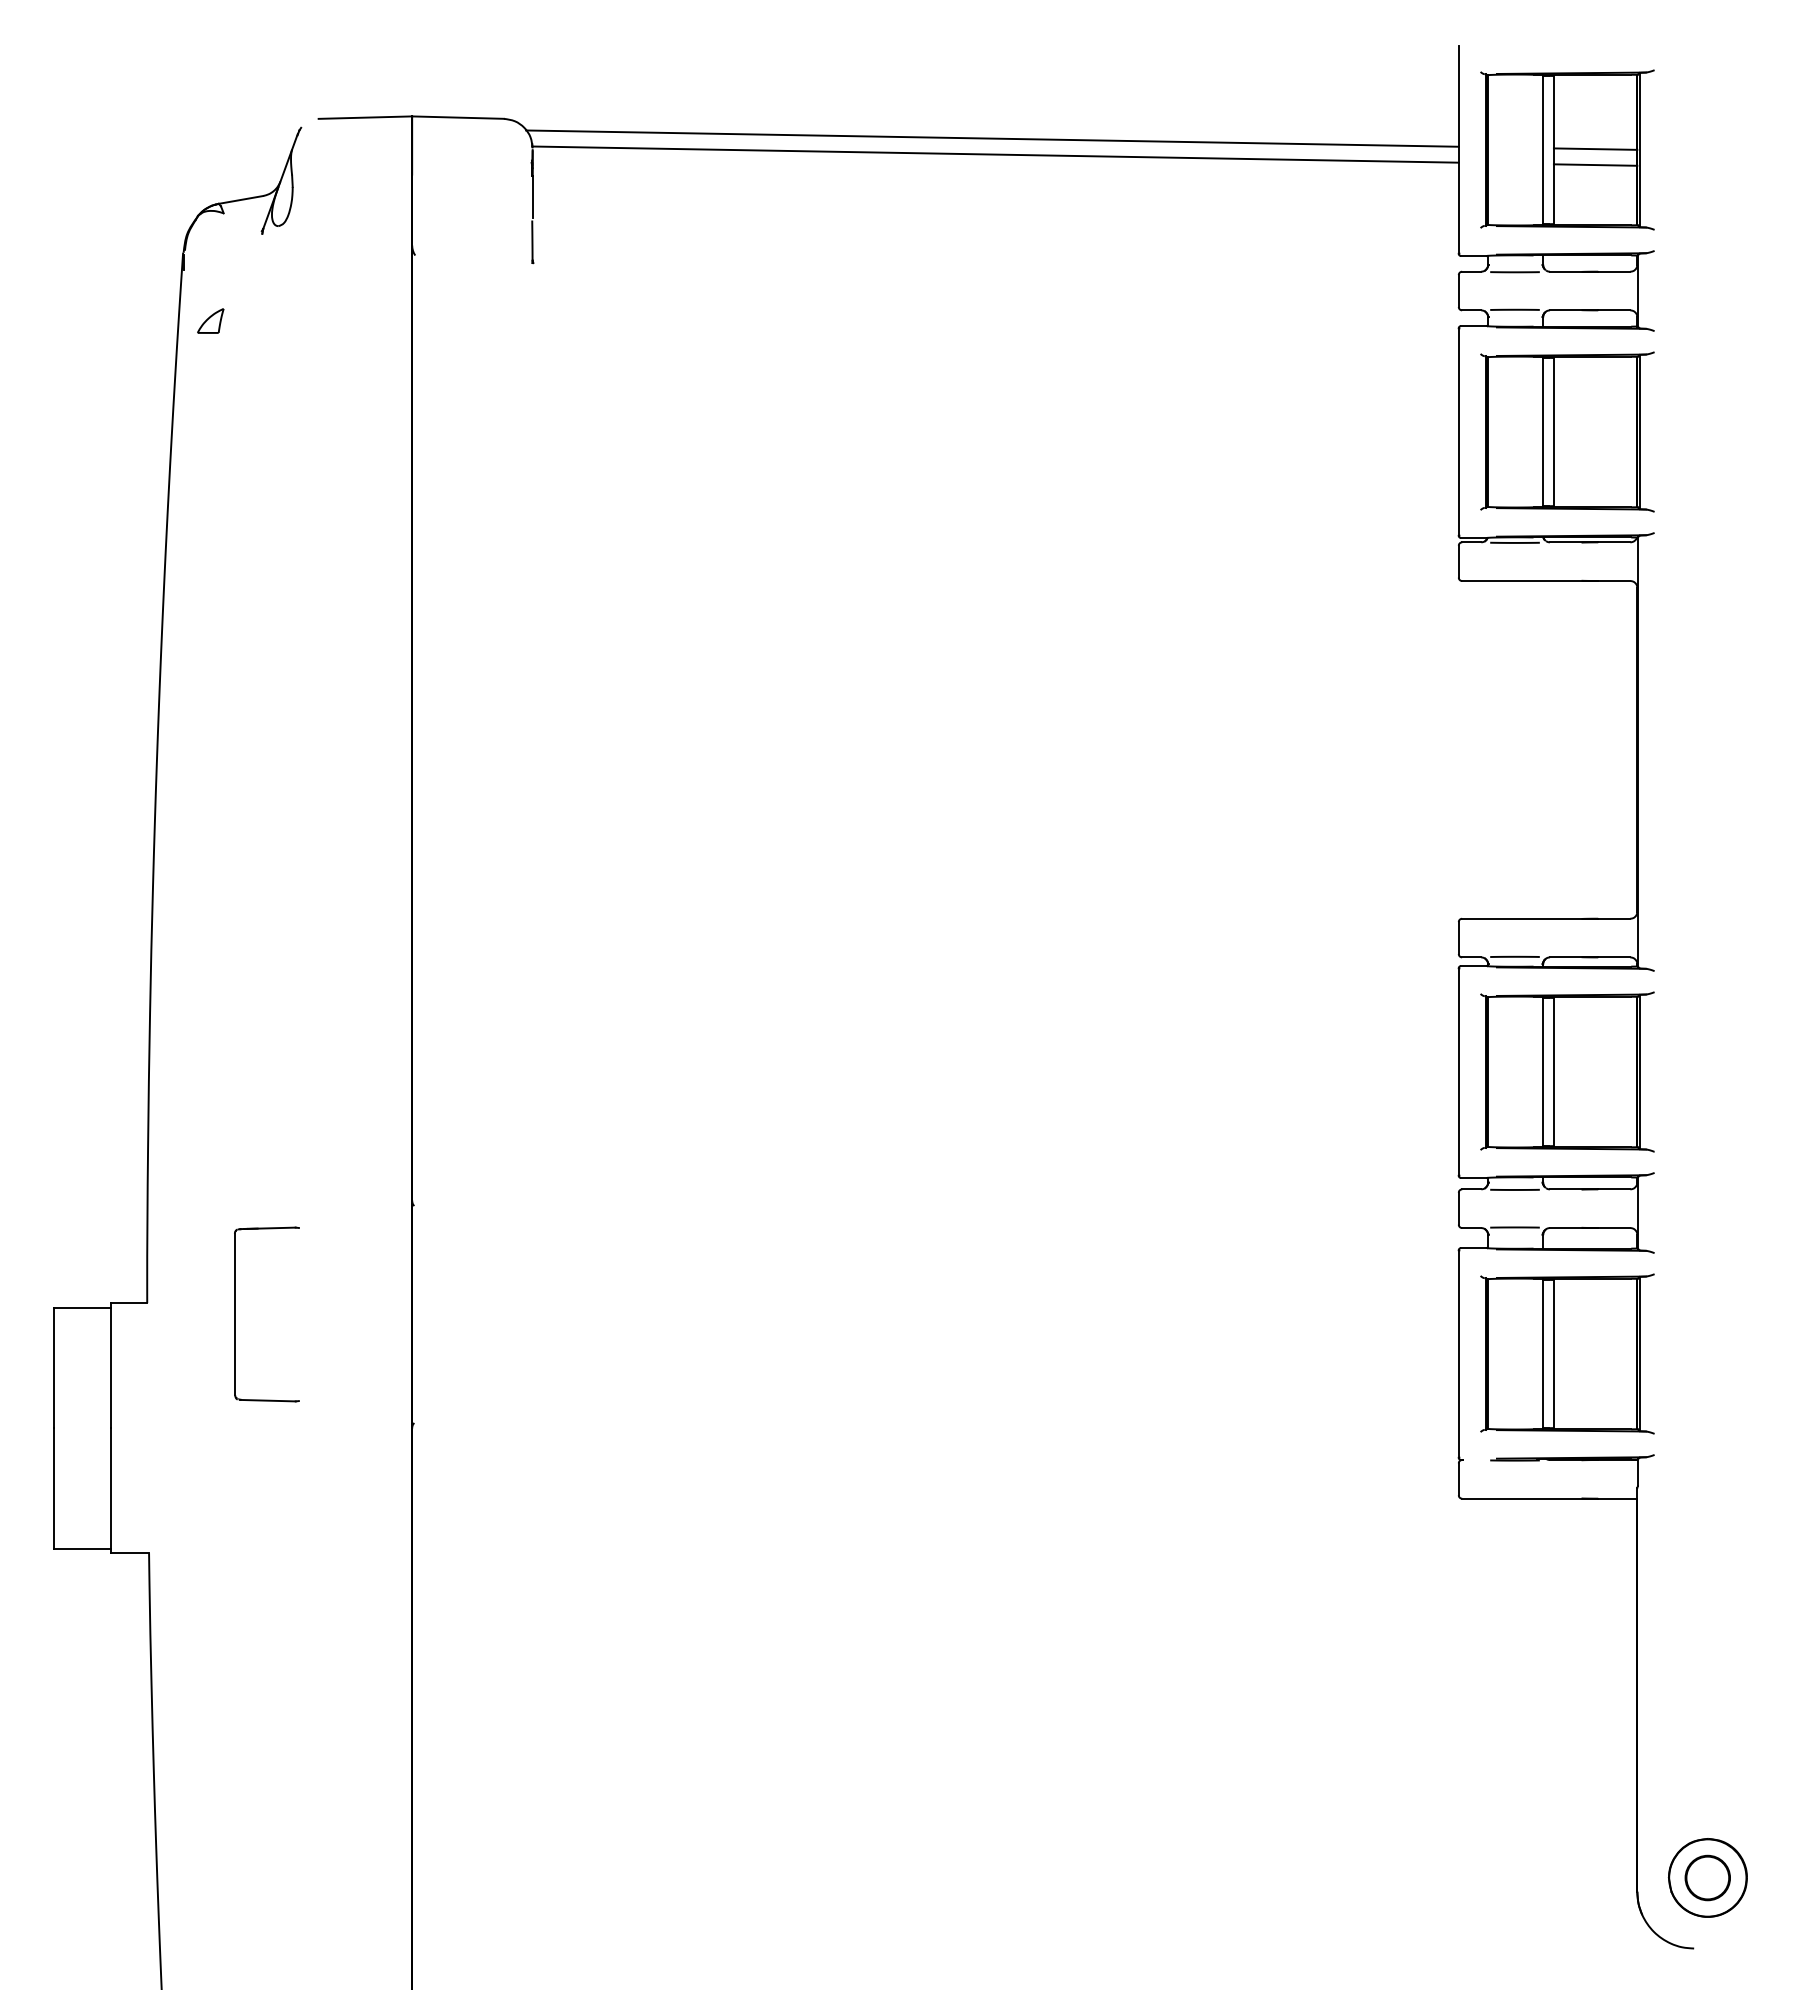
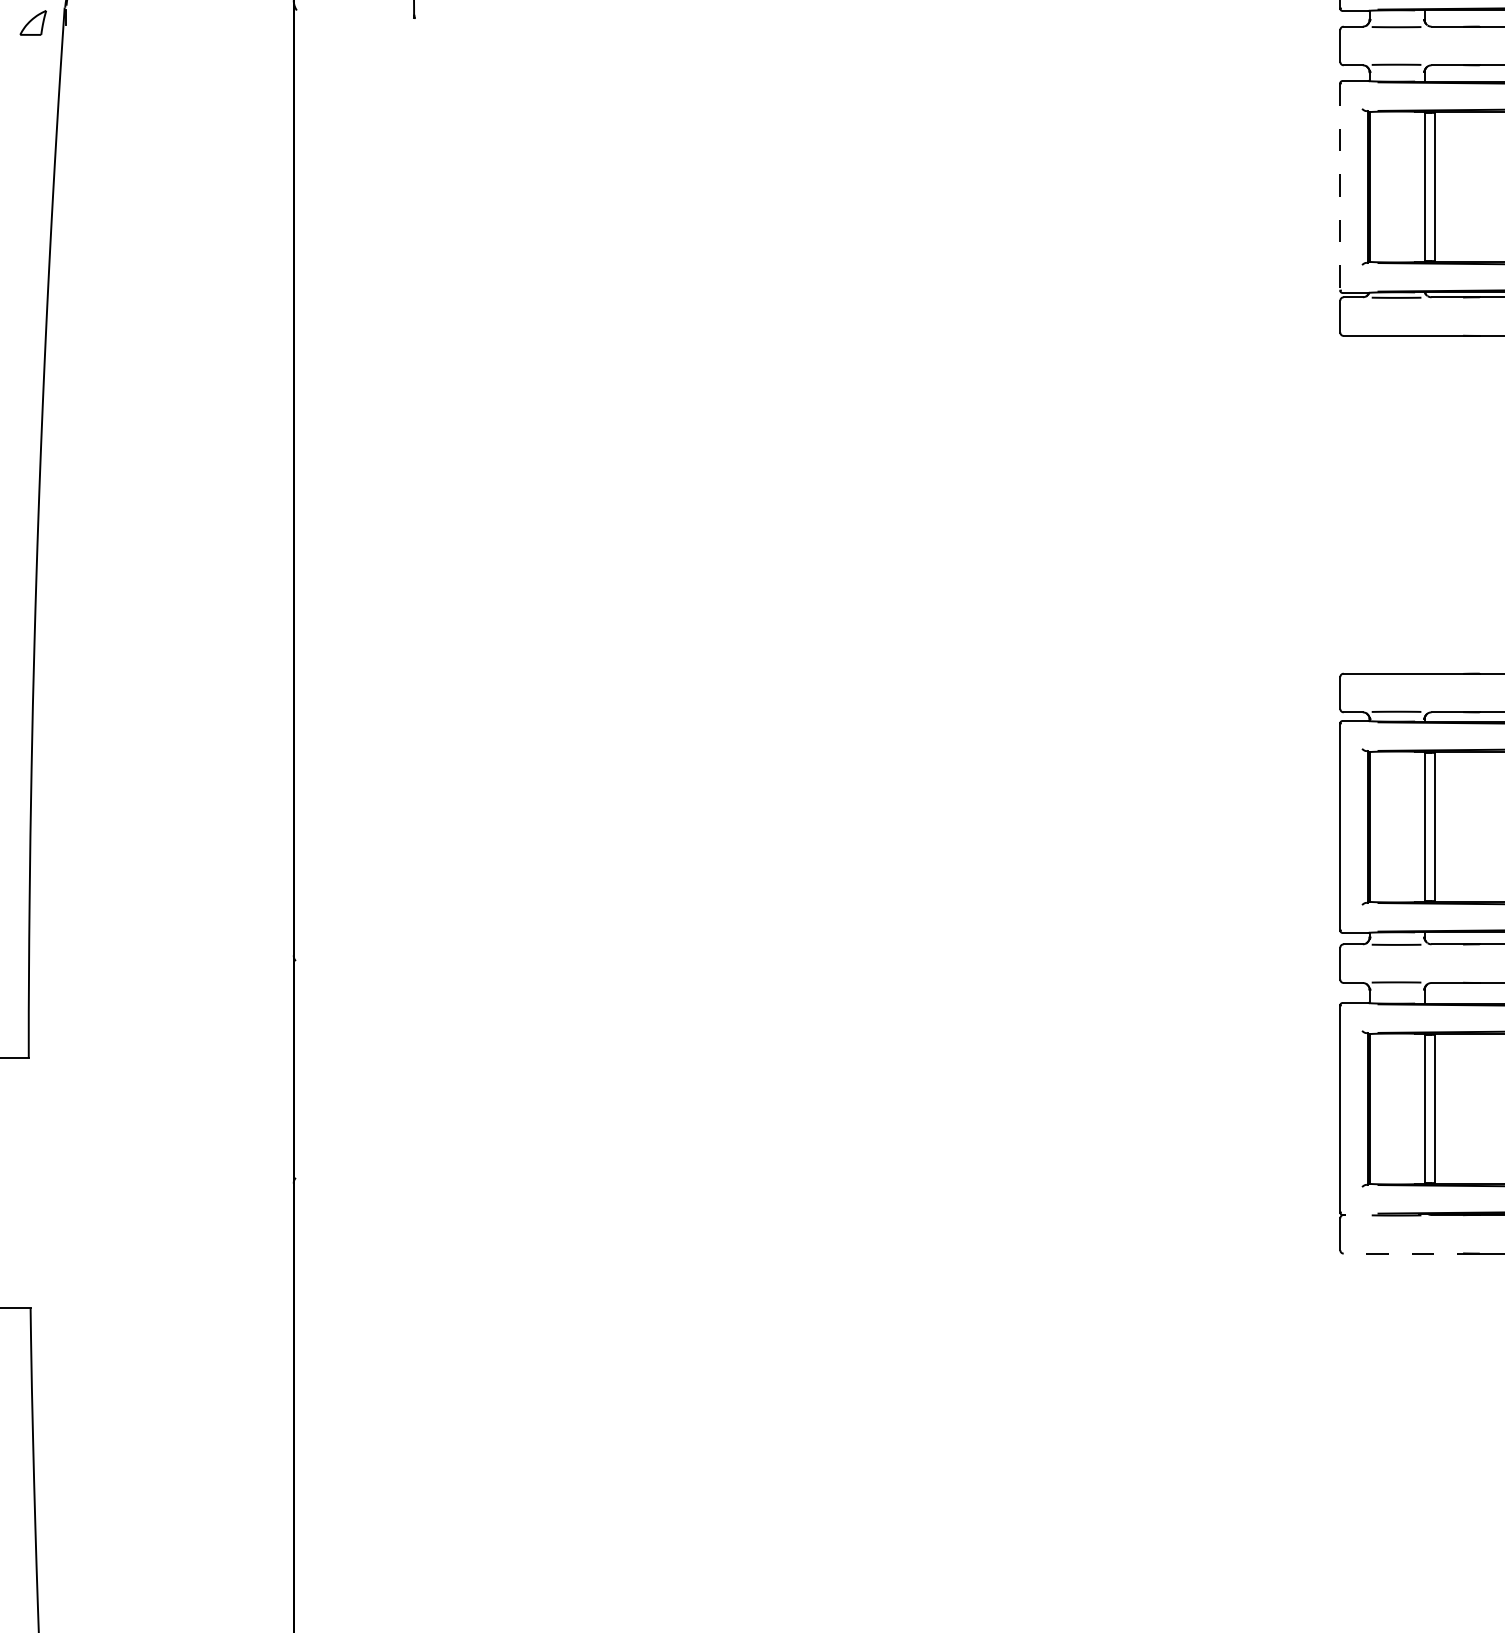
part: (210, 320) -> (33, 22), moved
line: (1458, 432) -> (1340, 187), solid -> dashed
part: (235, 1314) -> (117, 1069), removed
line: (1529, 1498) -> (1411, 1253), solid -> dashed

